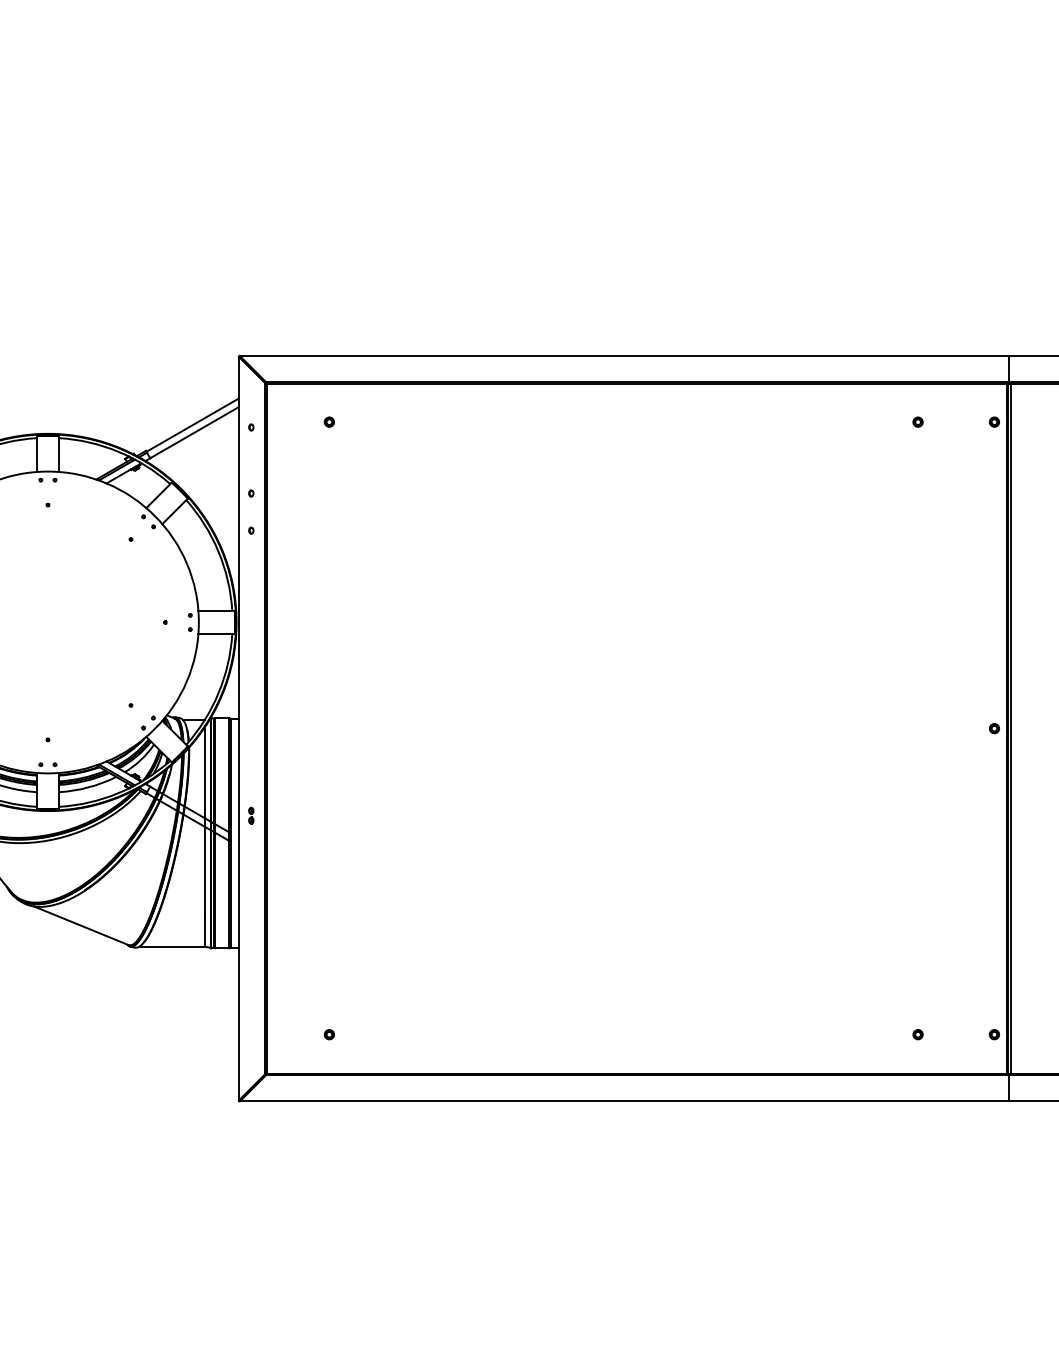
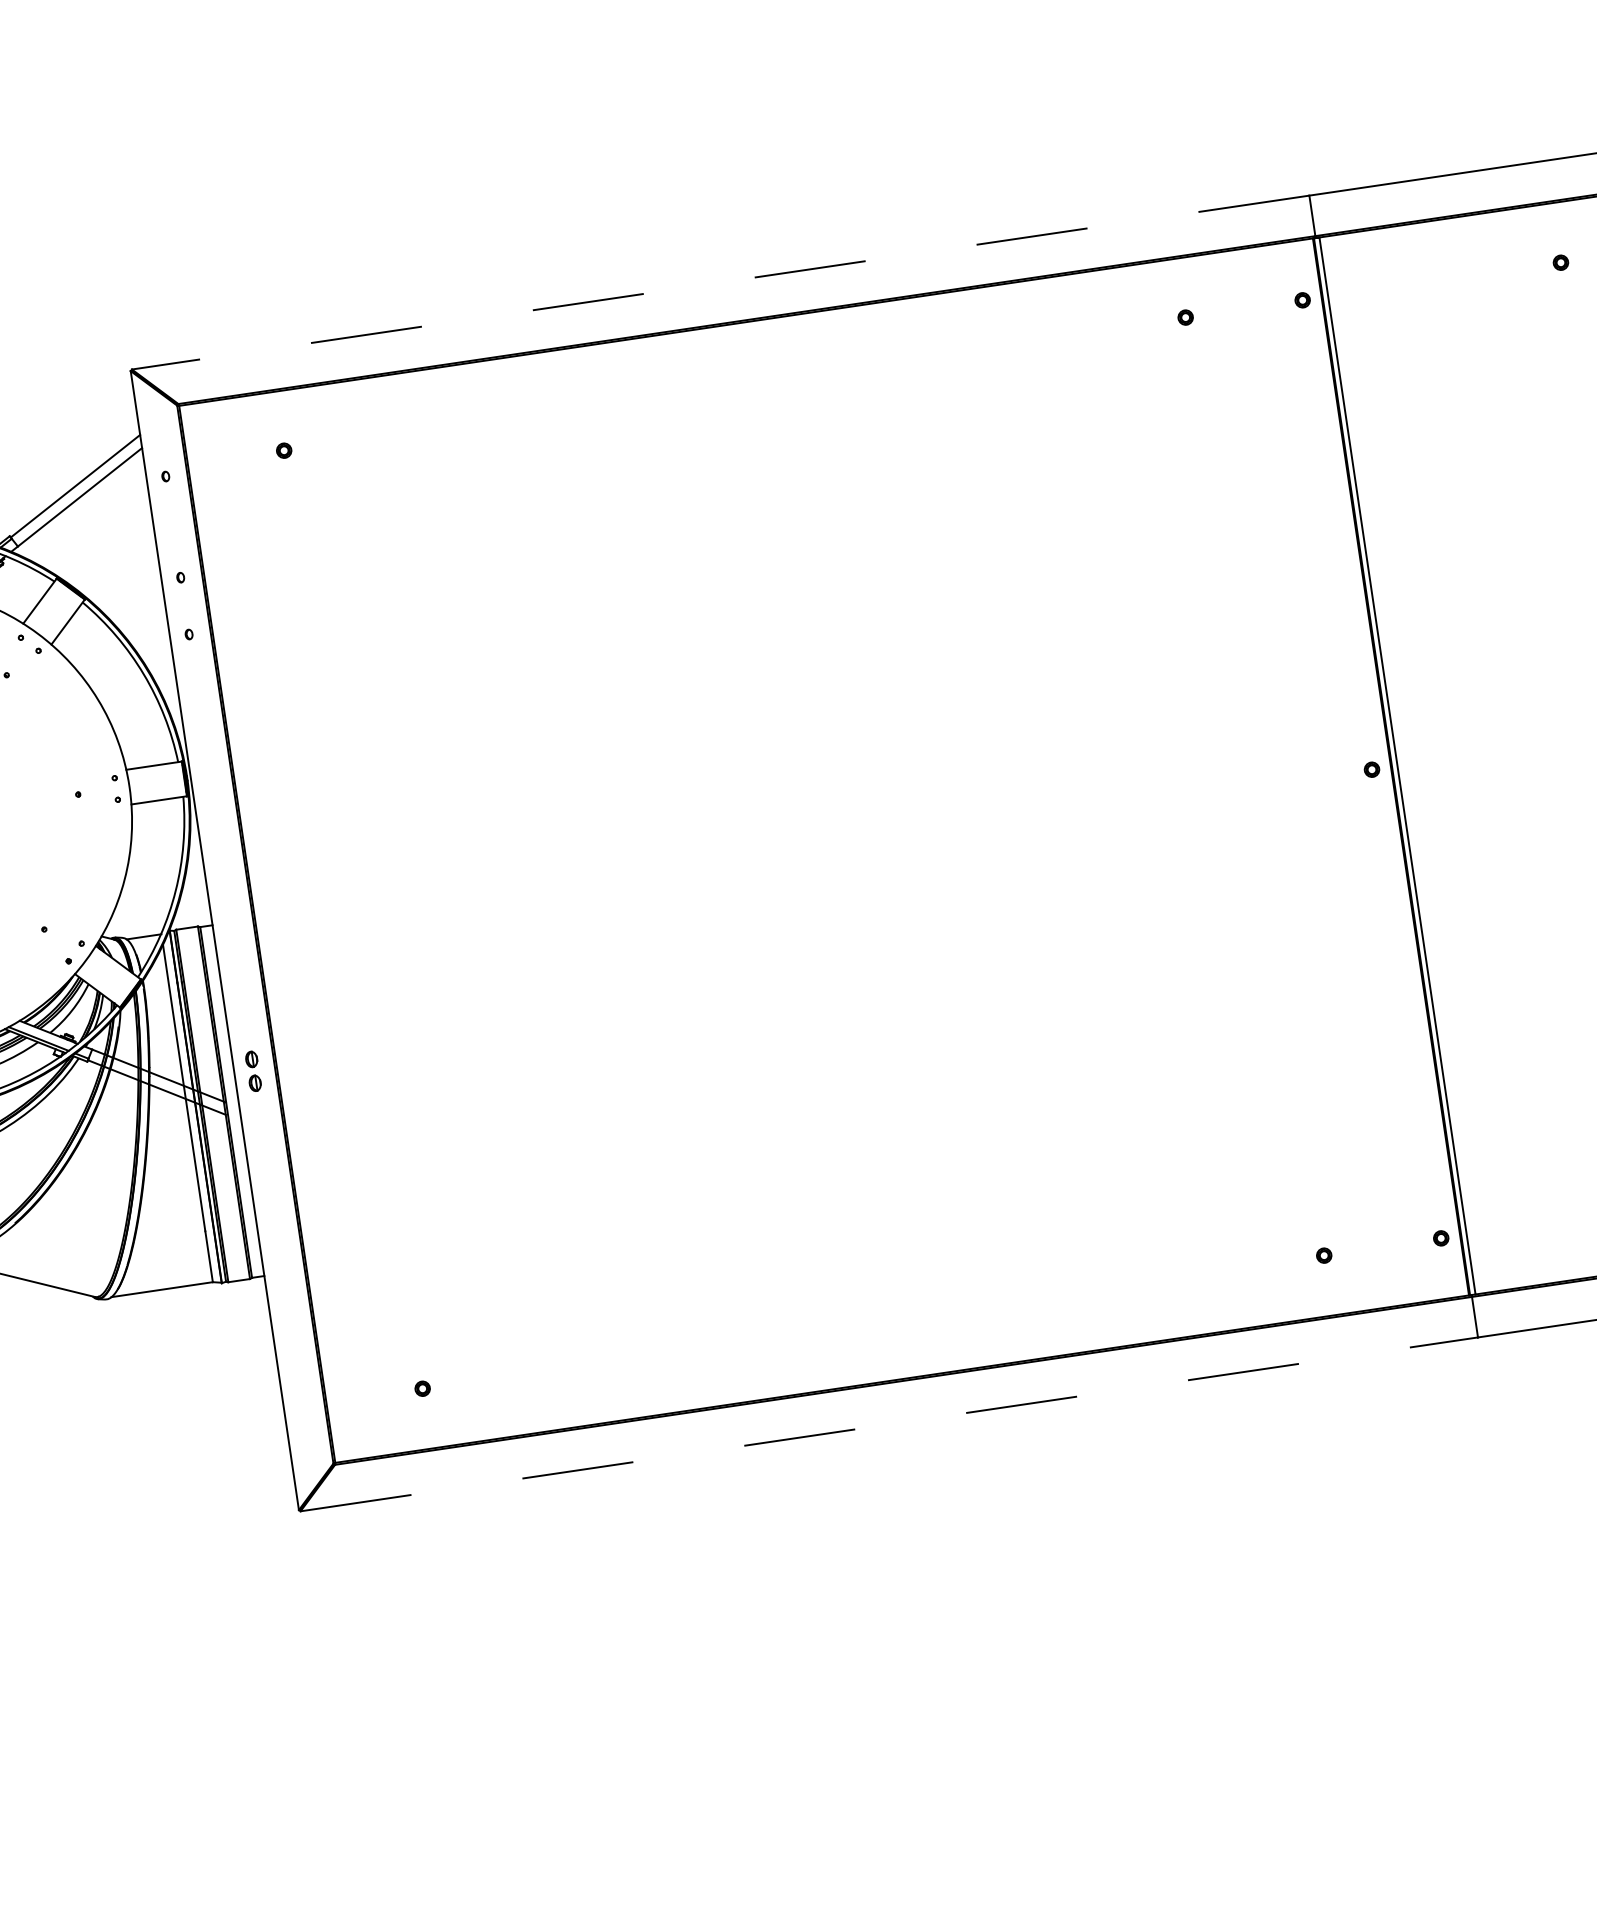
line: (623, 355) -> (719, 282), solid -> dashed
part: (251, 815) -> (253, 1070), size x1.6
line: (624, 1101) -> (889, 1424), solid -> dashed

